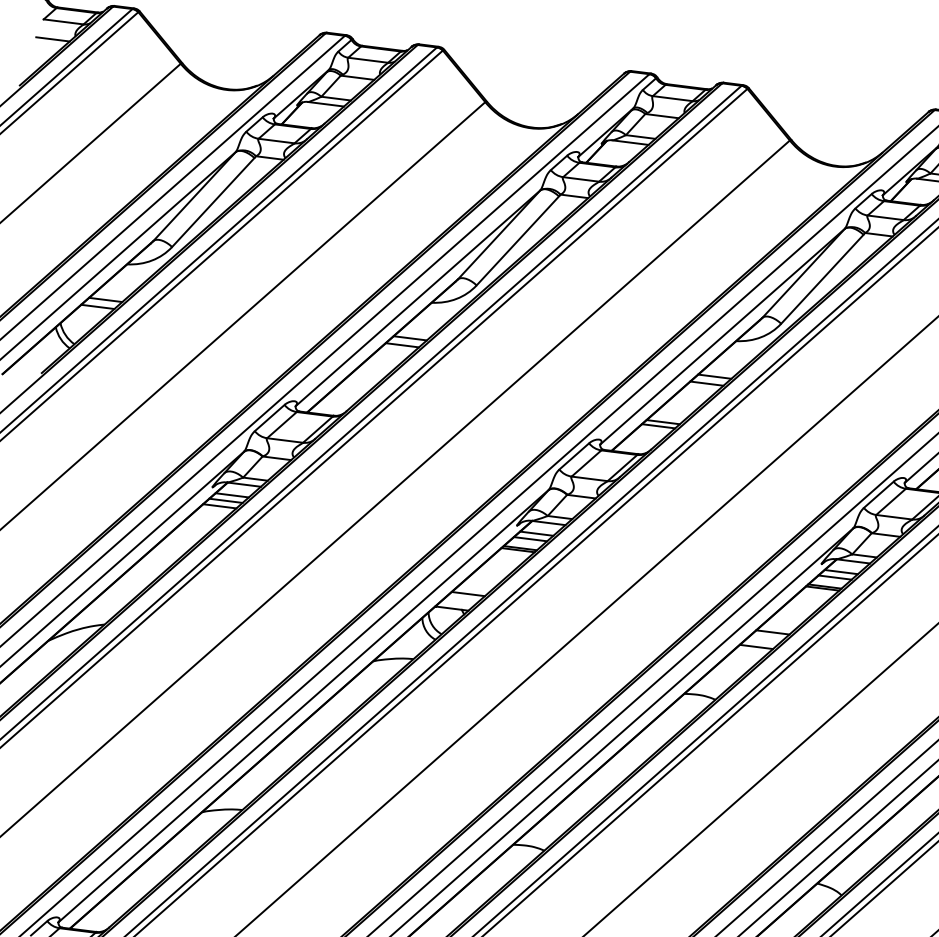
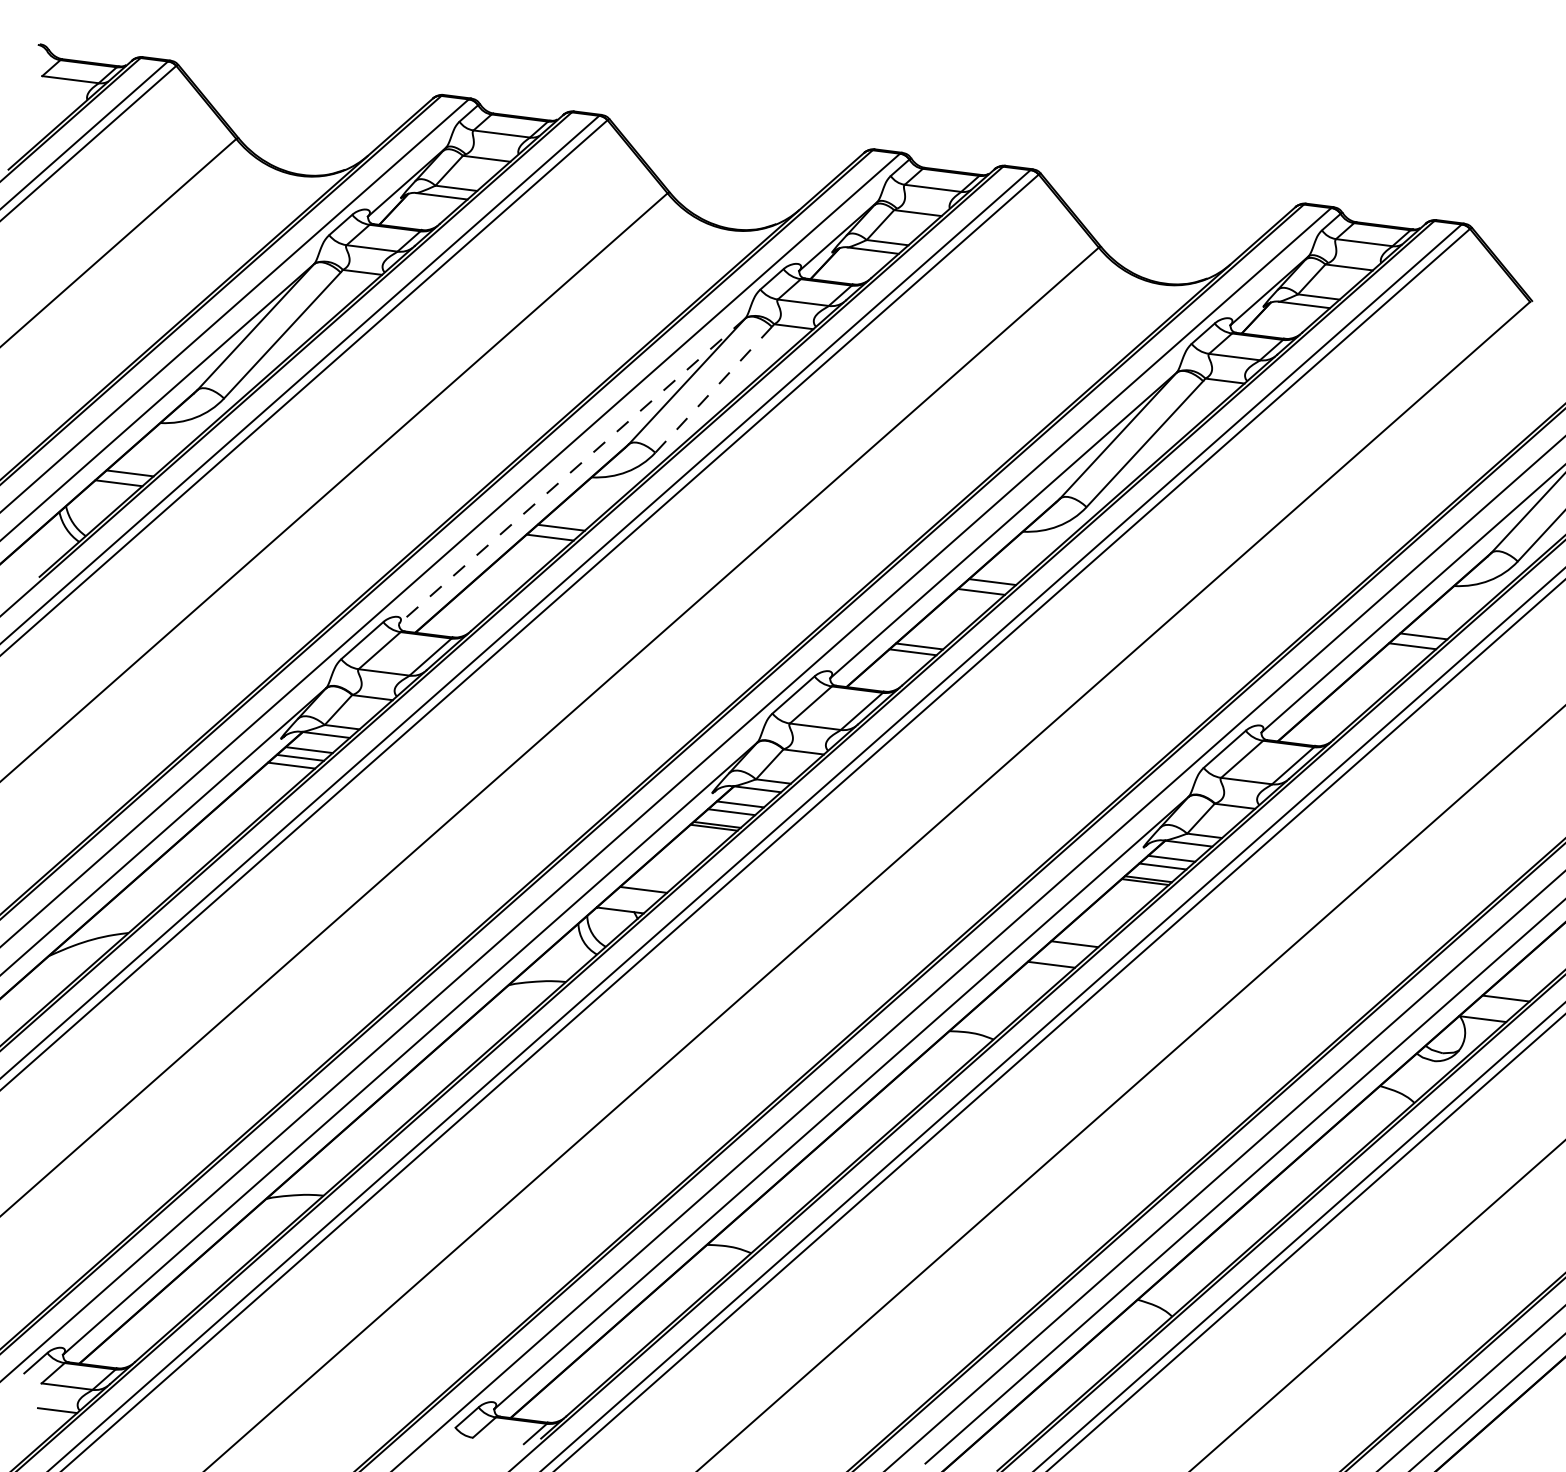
line: (53, 39) -> (55, 104), removed
line: (517, 240) -> (713, 389), solid -> dashed
line: (418, 298) -> (572, 471), solid -> dashed

